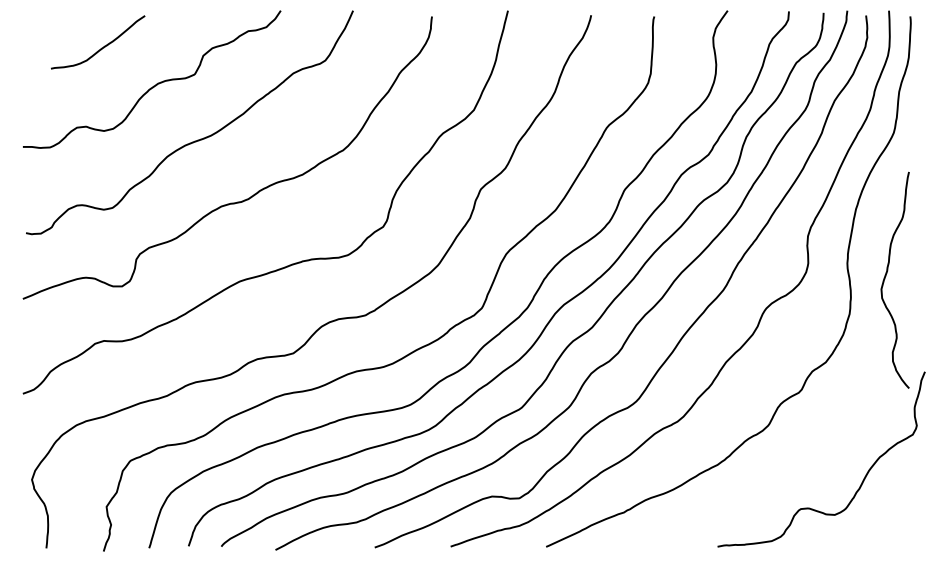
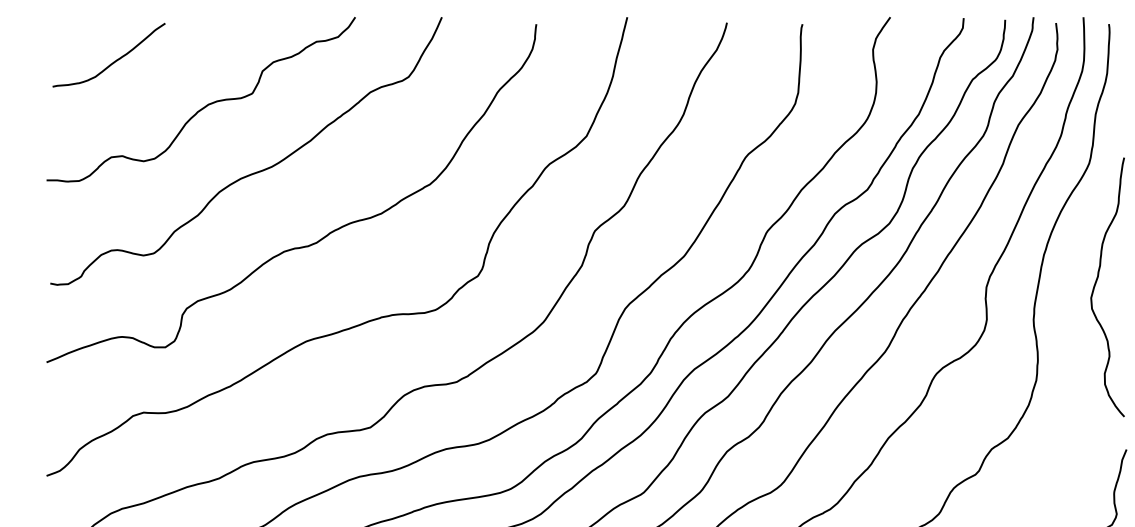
curve: (101, 47) -> (113, 61), moved
curve: (886, 276) -> (1097, 282), moved

